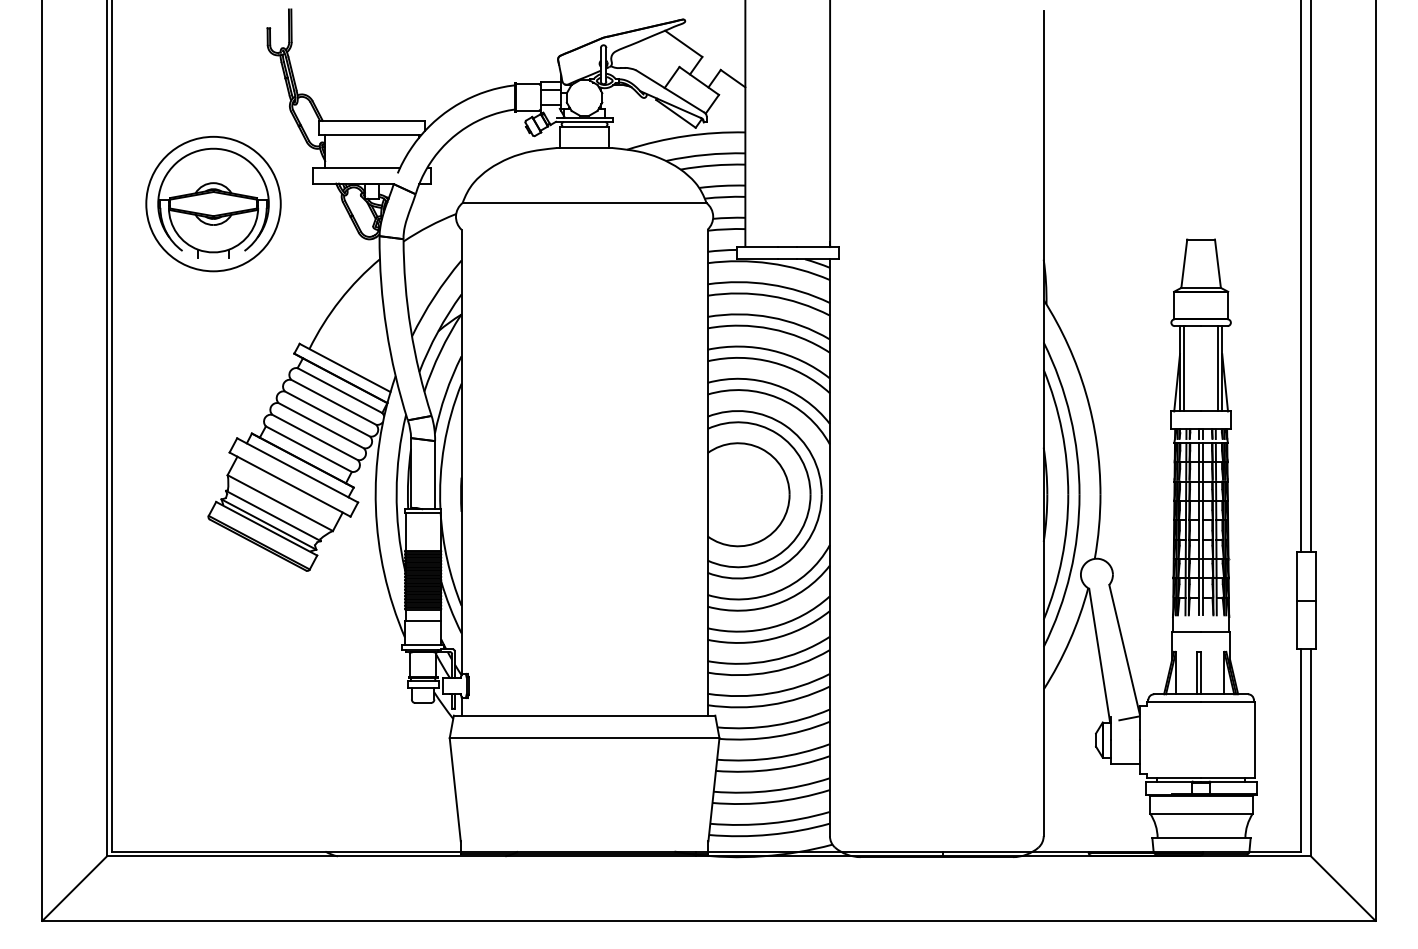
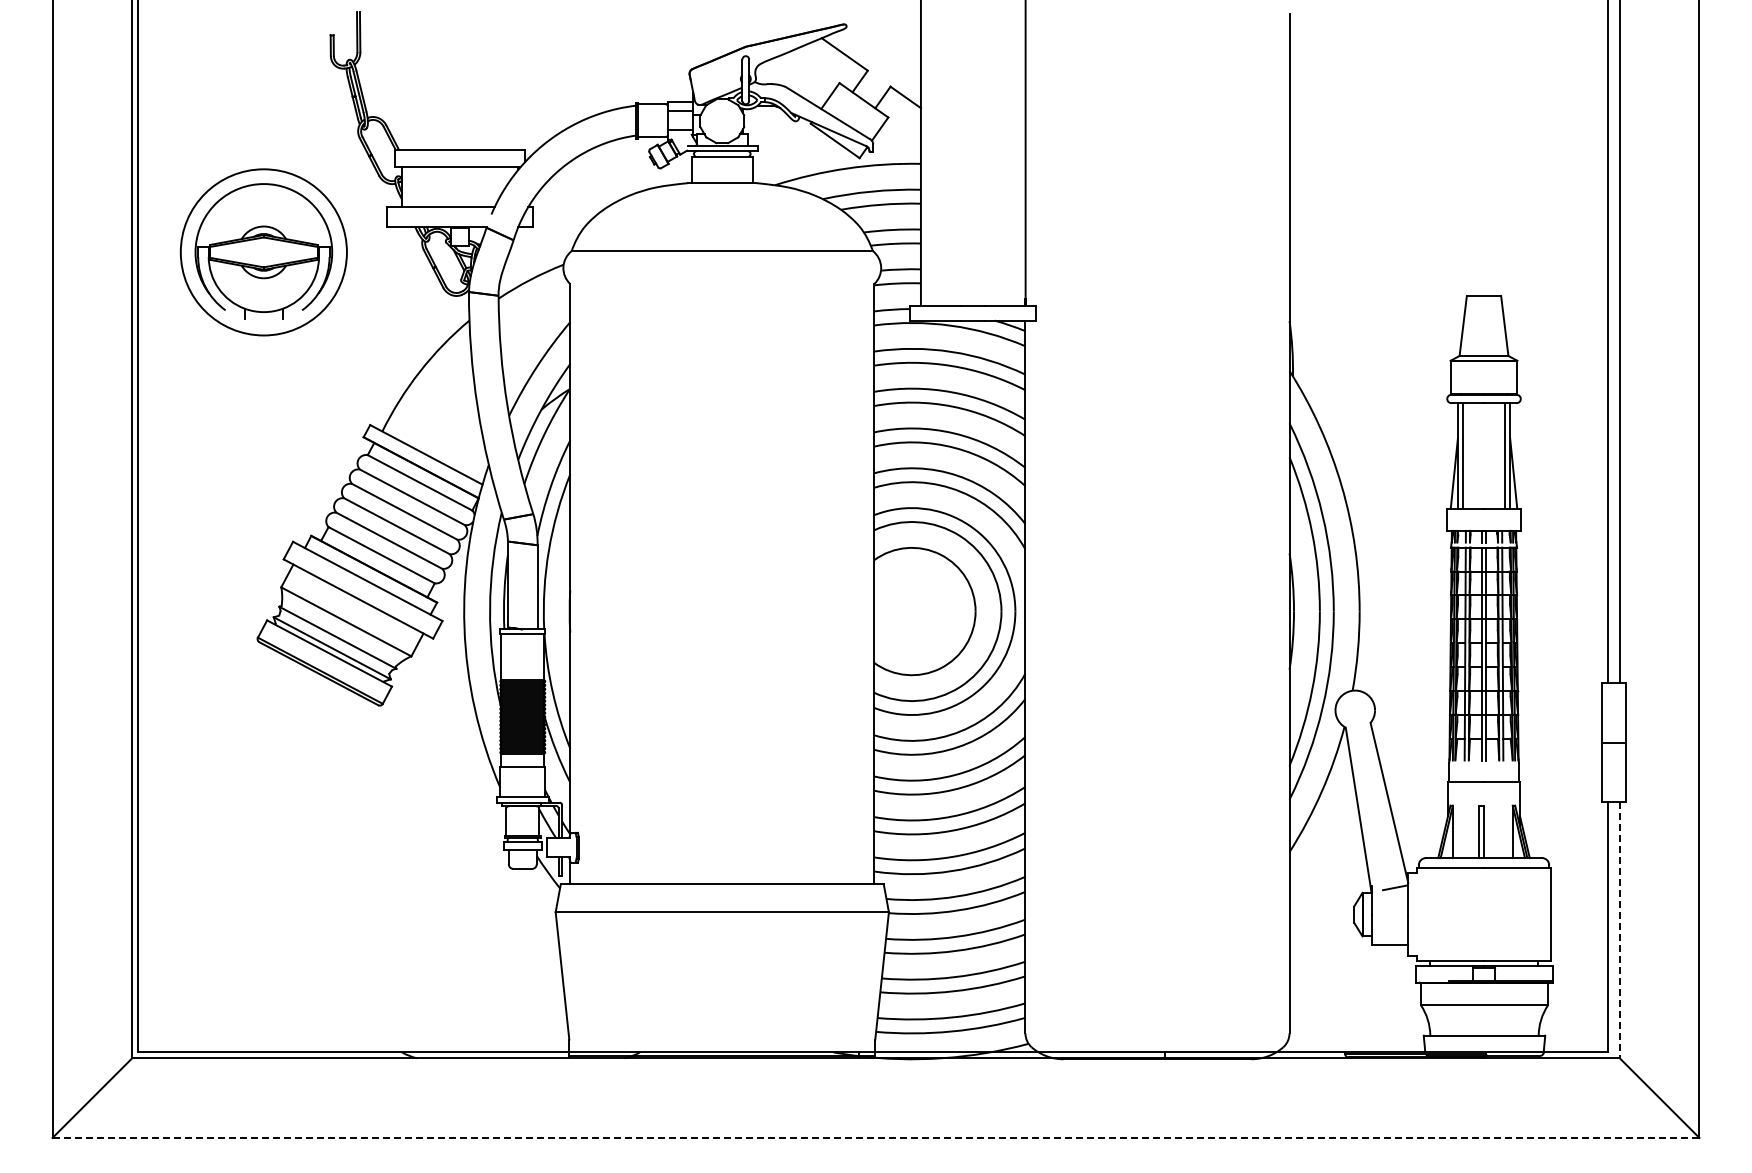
line: (1310, 752) -> (1619, 930), solid -> dashed
line: (708, 920) -> (875, 1137), solid -> dashed

